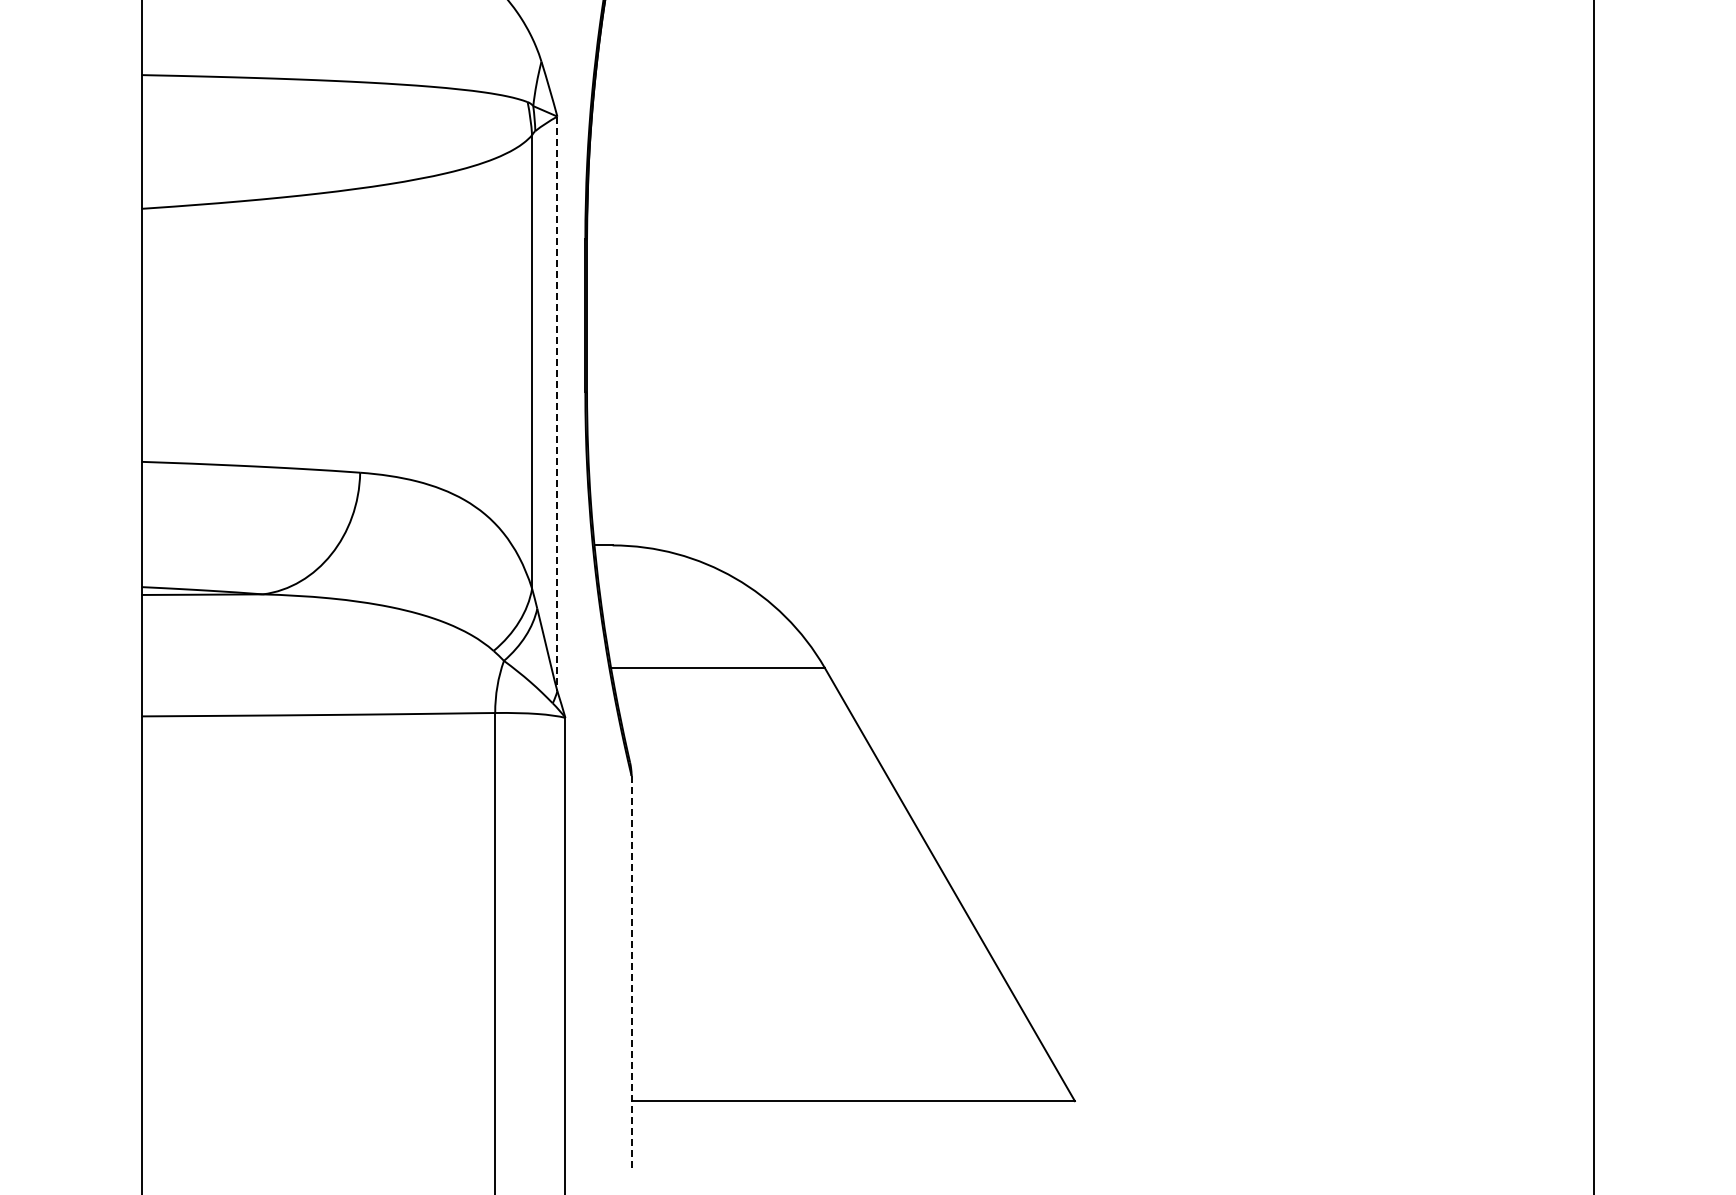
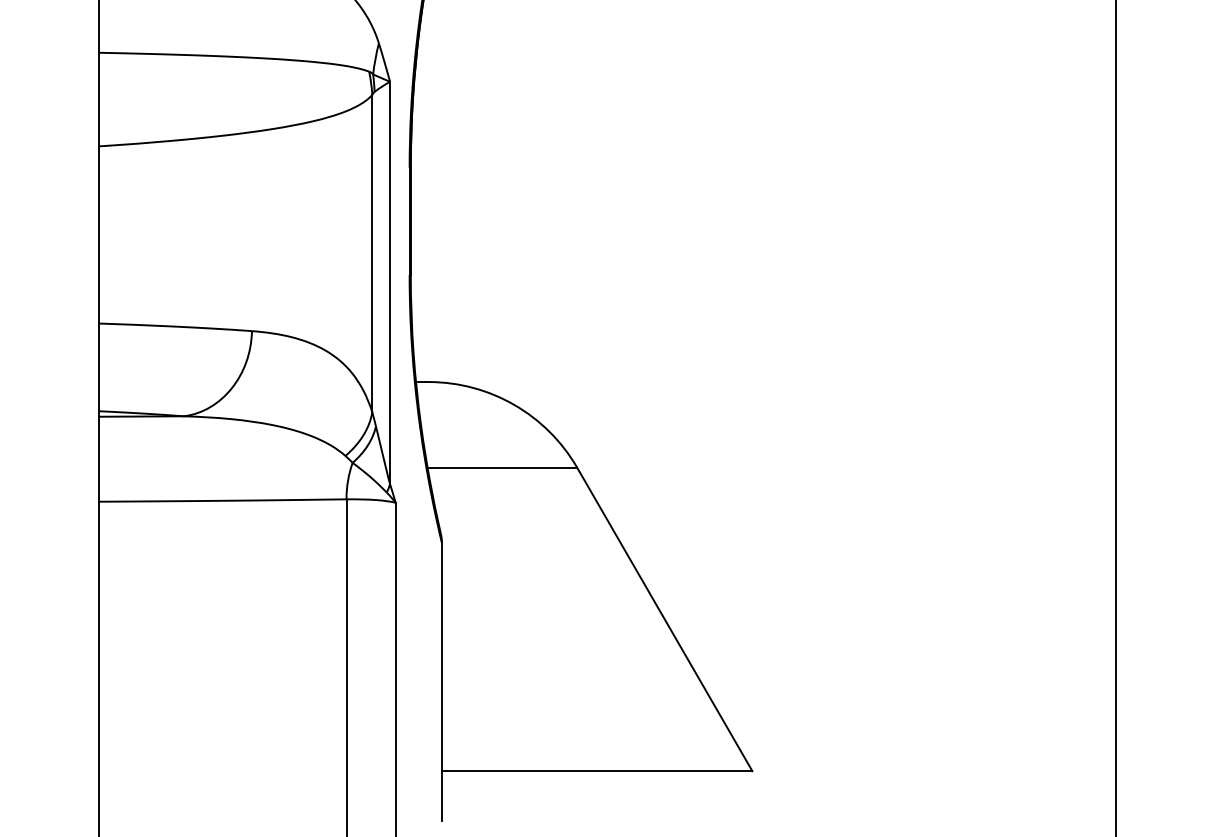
line: (557, 404) -> (390, 283), dashed -> solid
line: (631, 974) -> (441, 682), dashed -> solid

